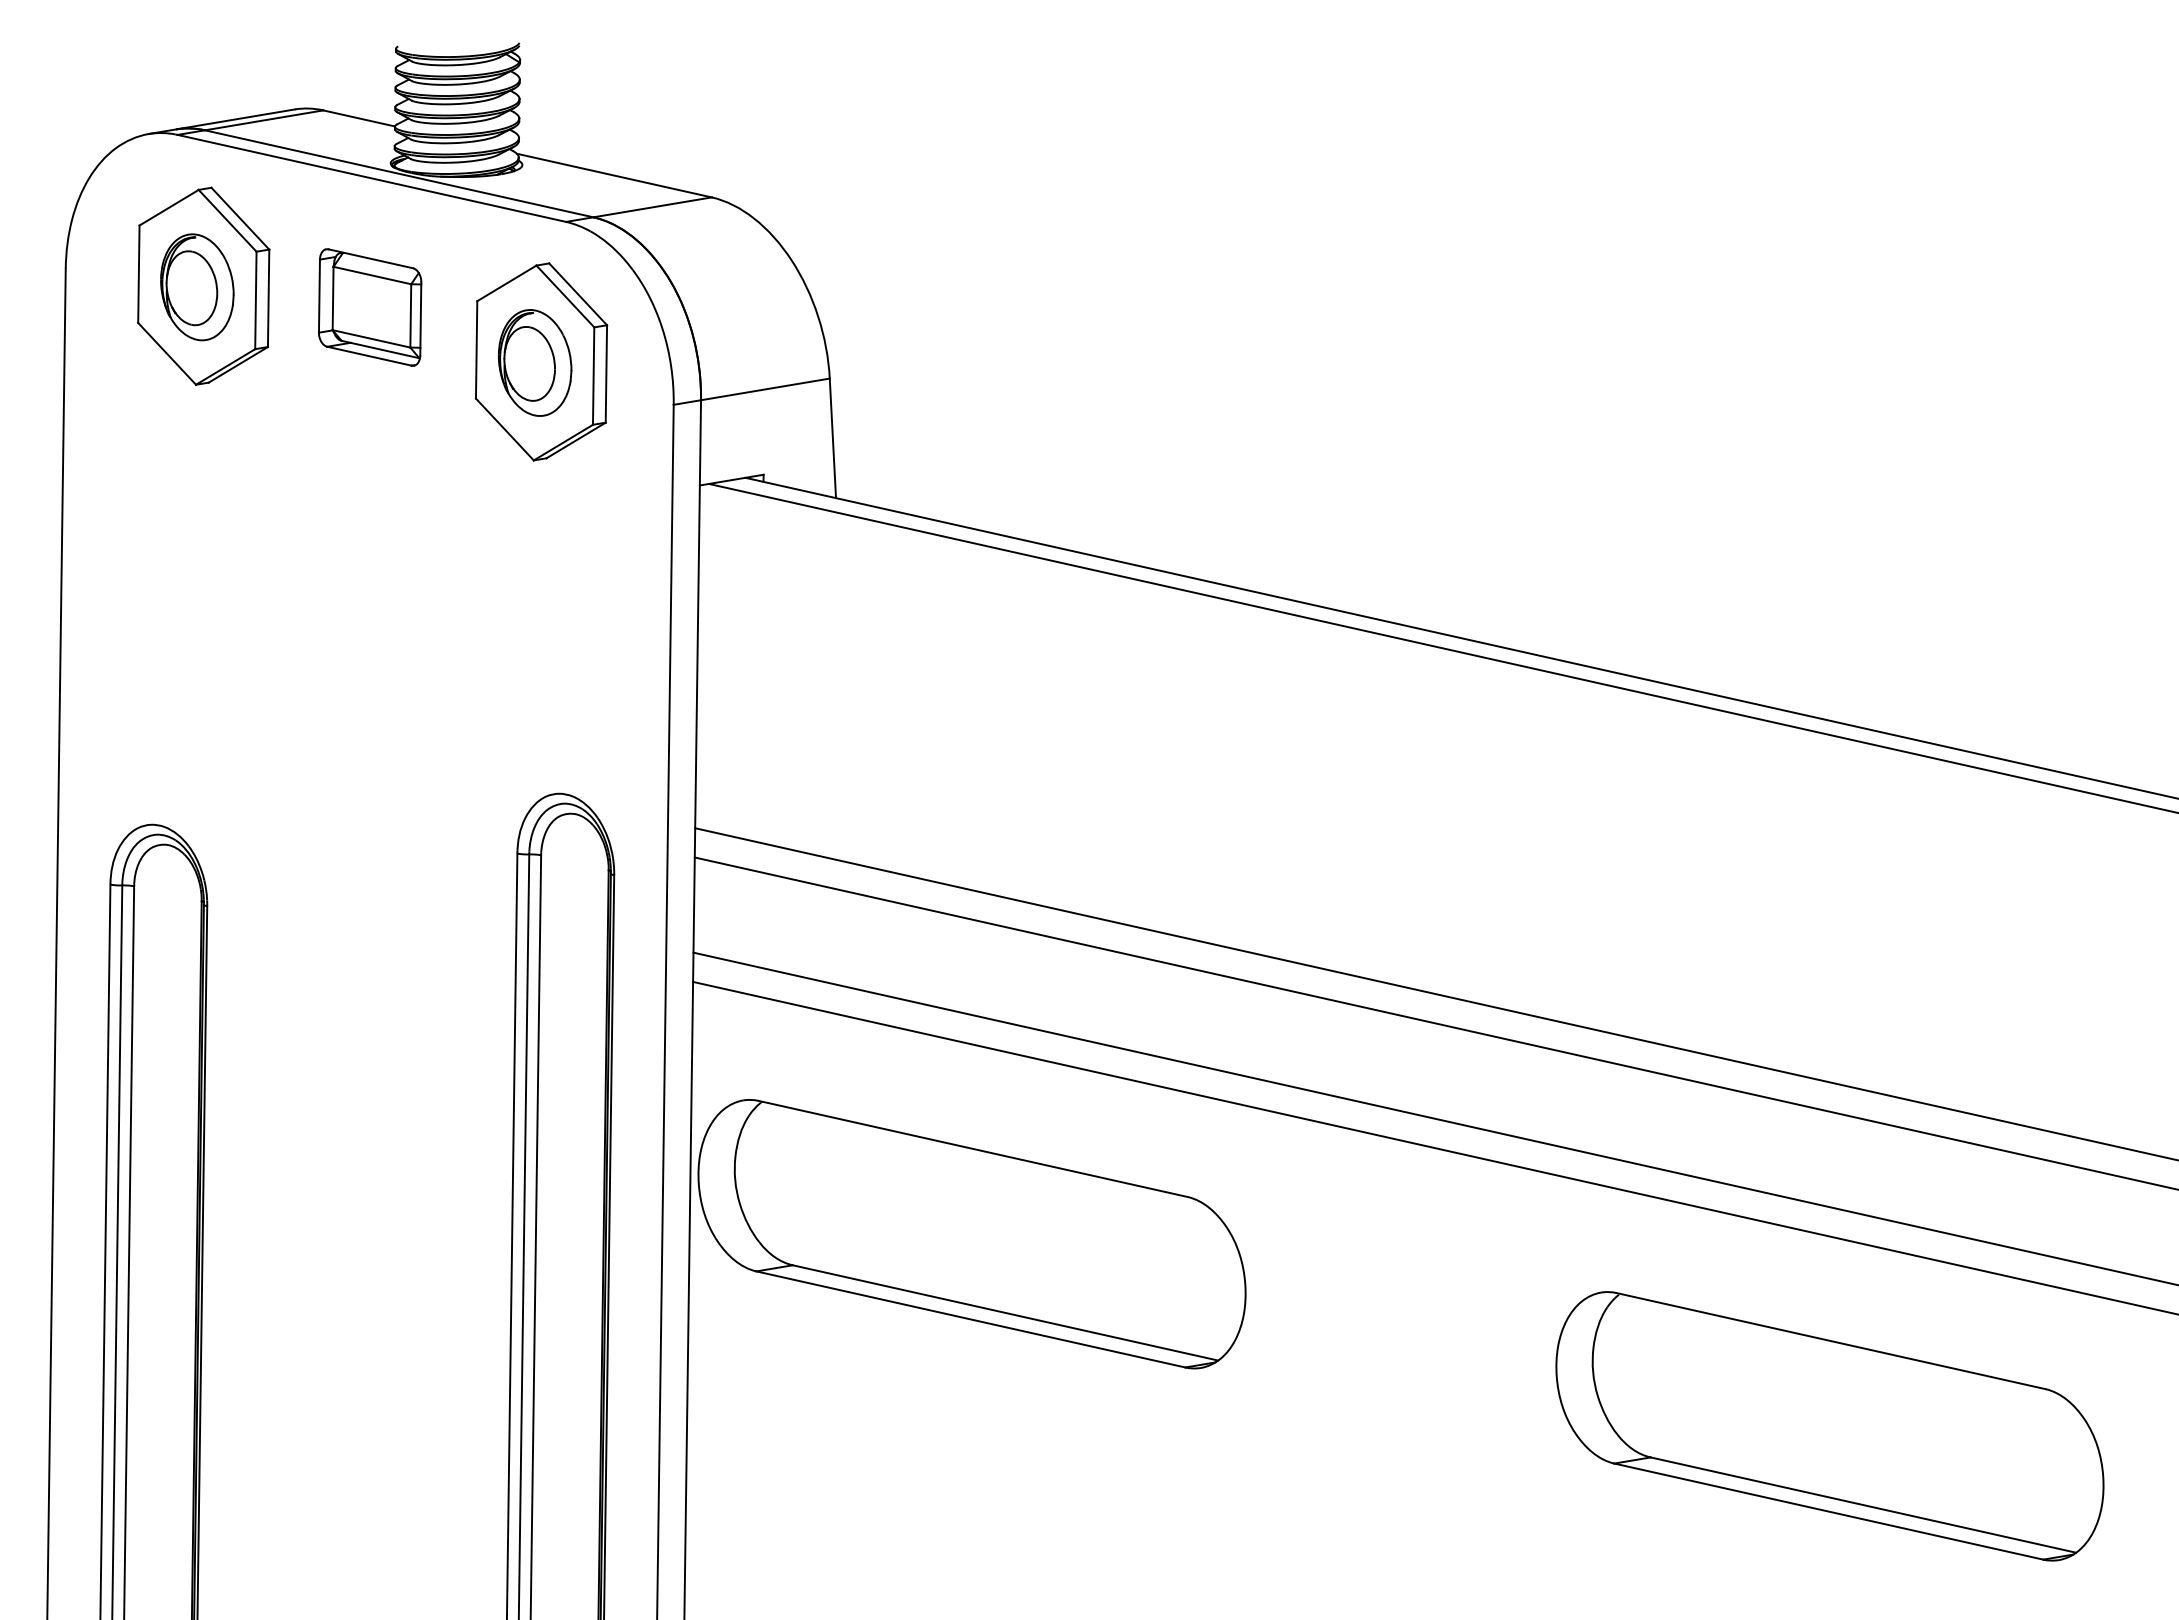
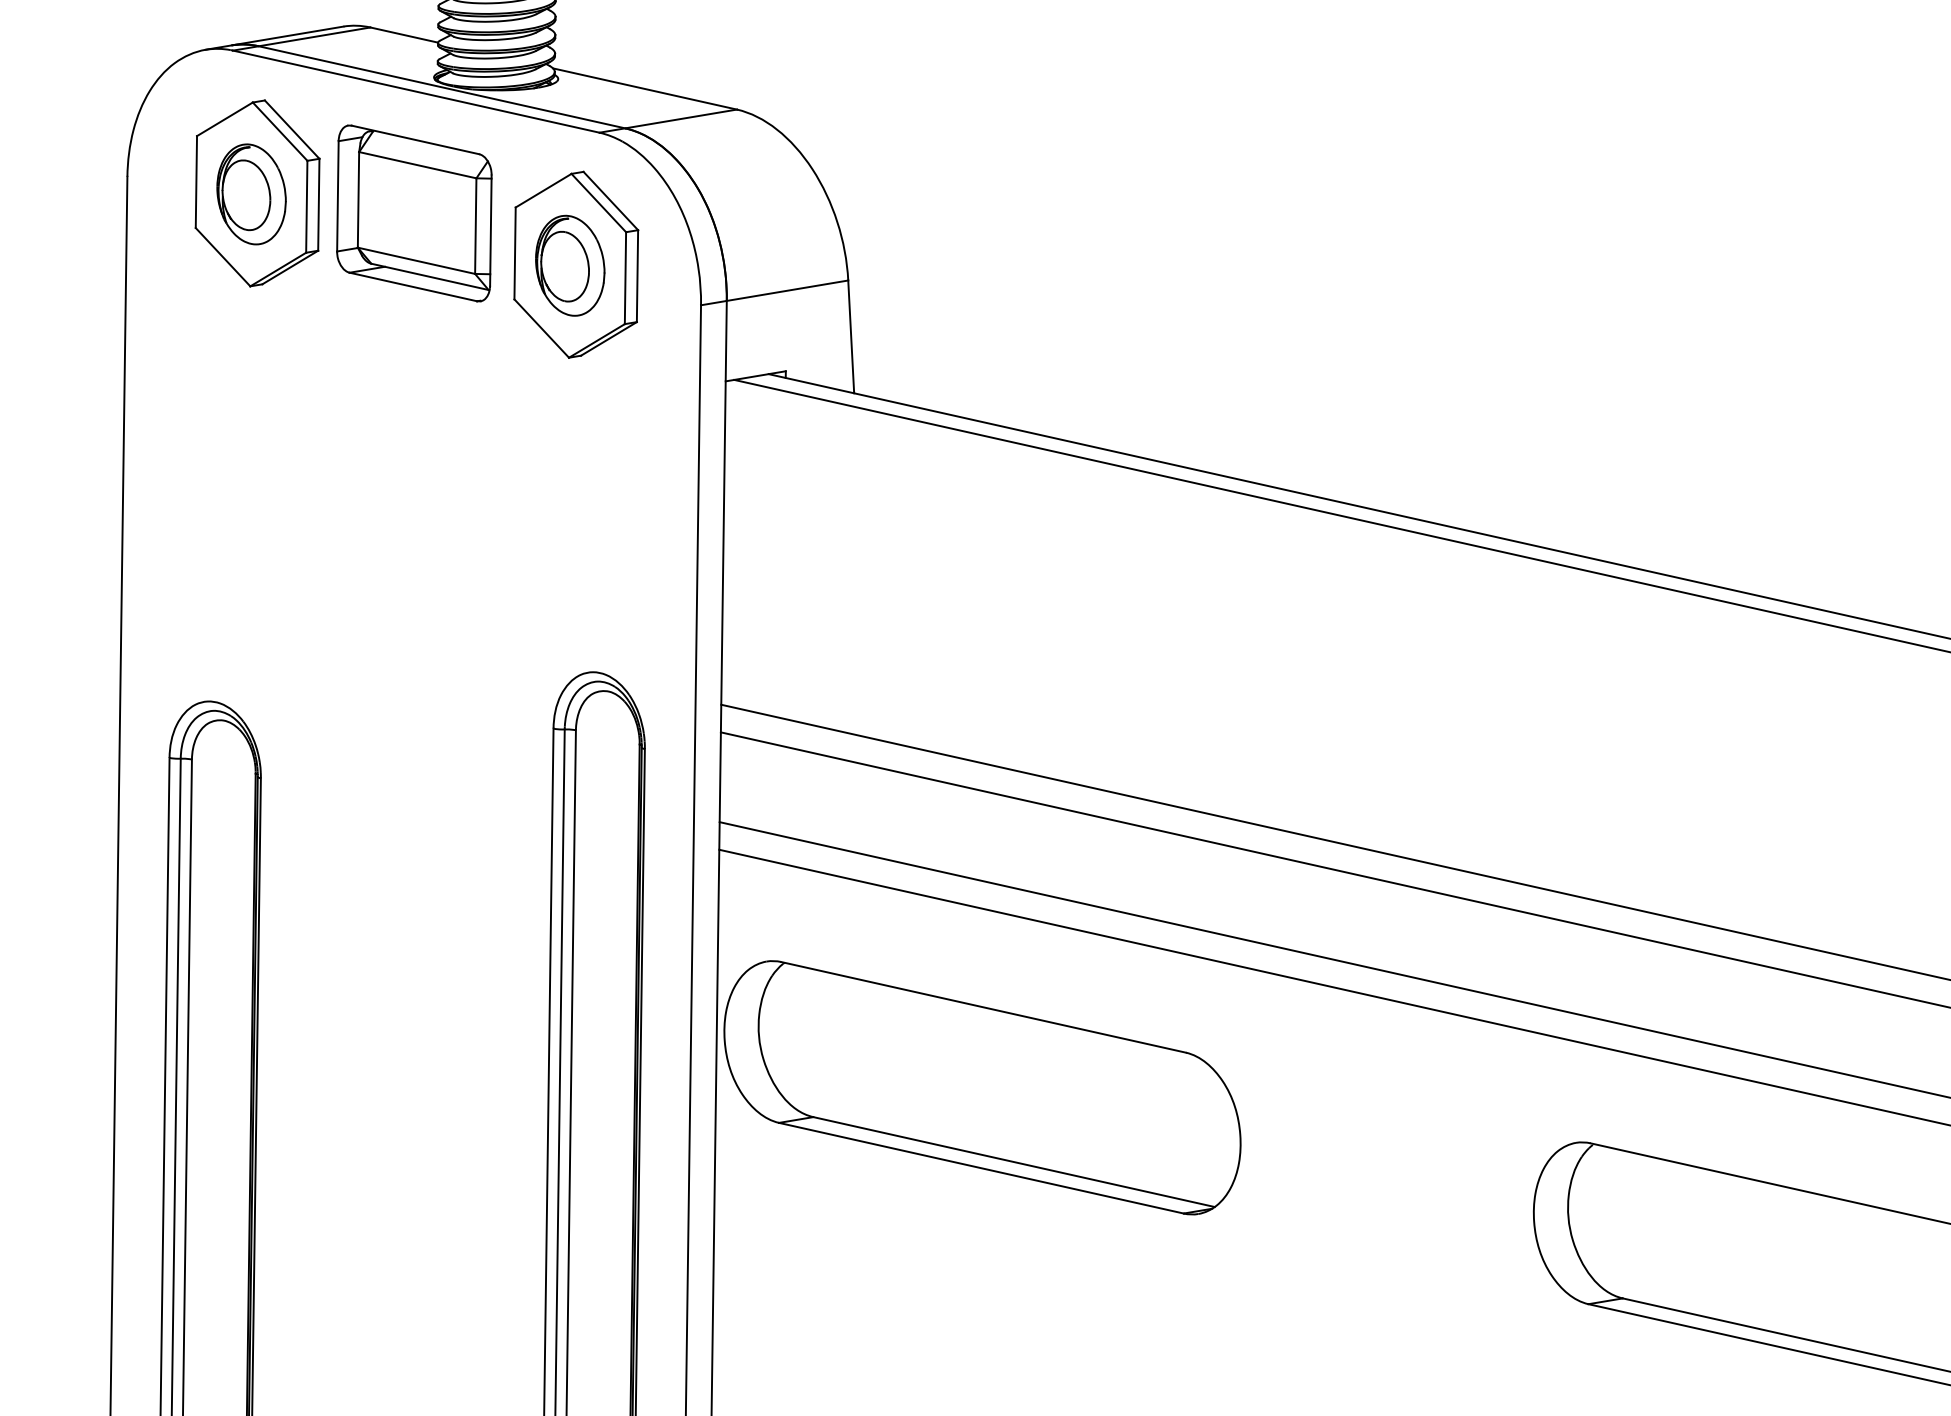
part: (370, 307) -> (414, 213), size x1.6

